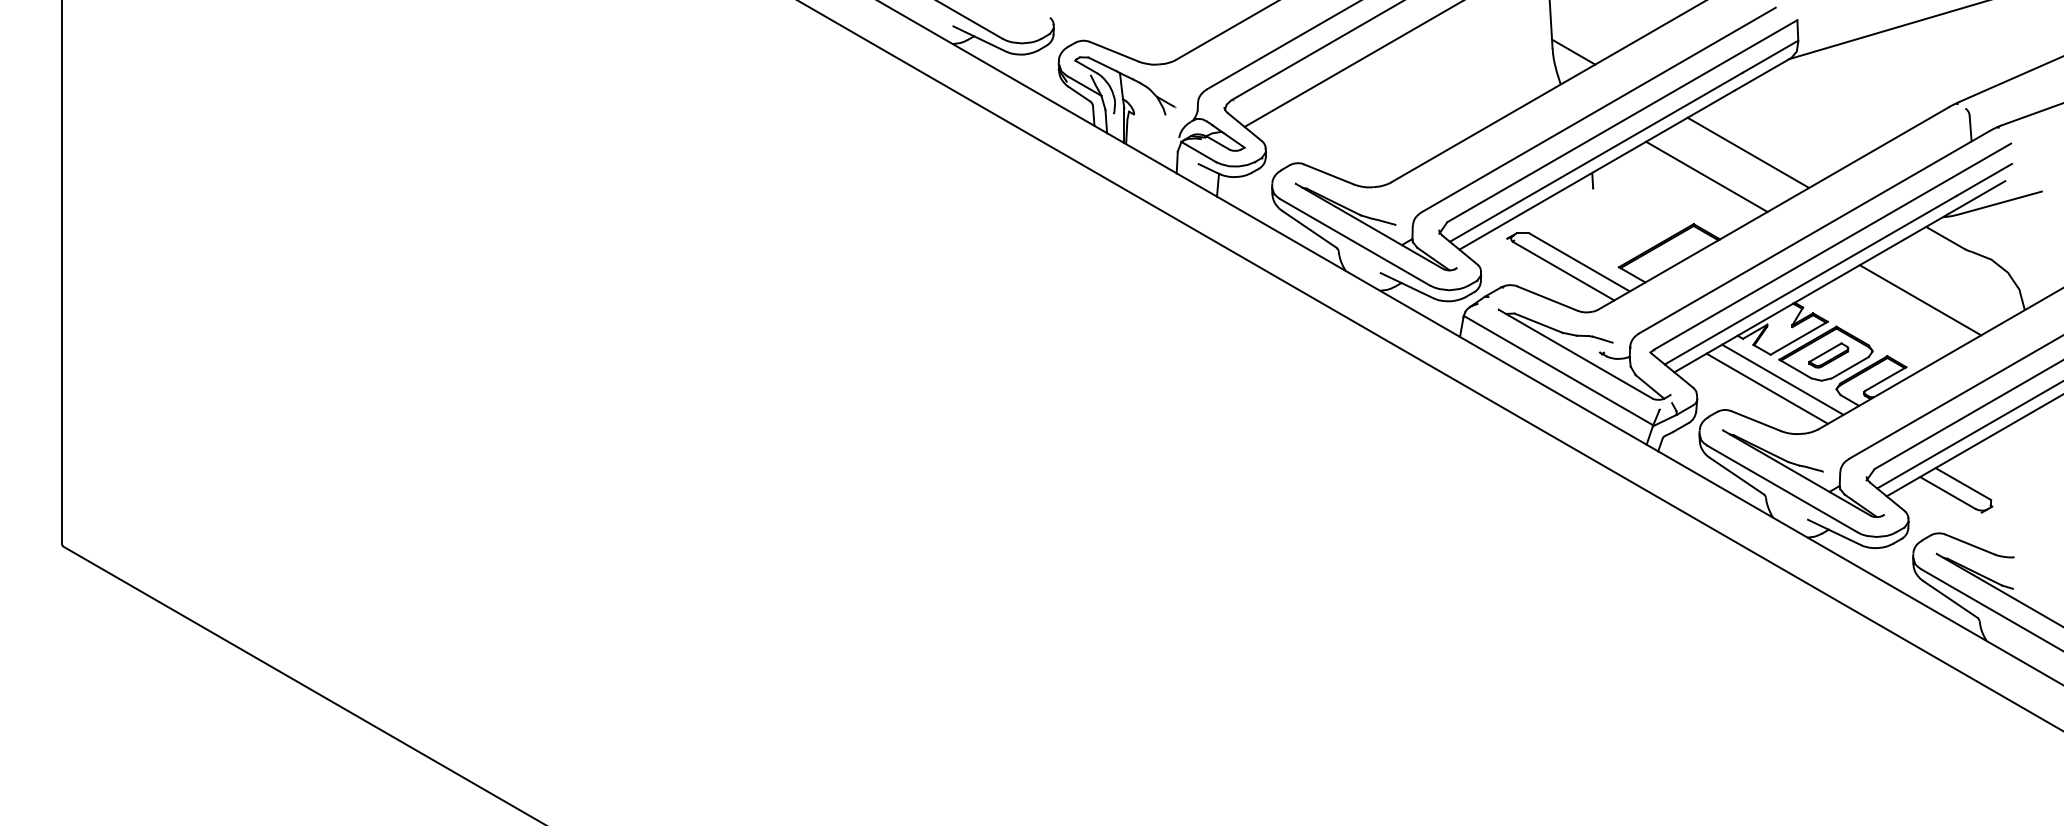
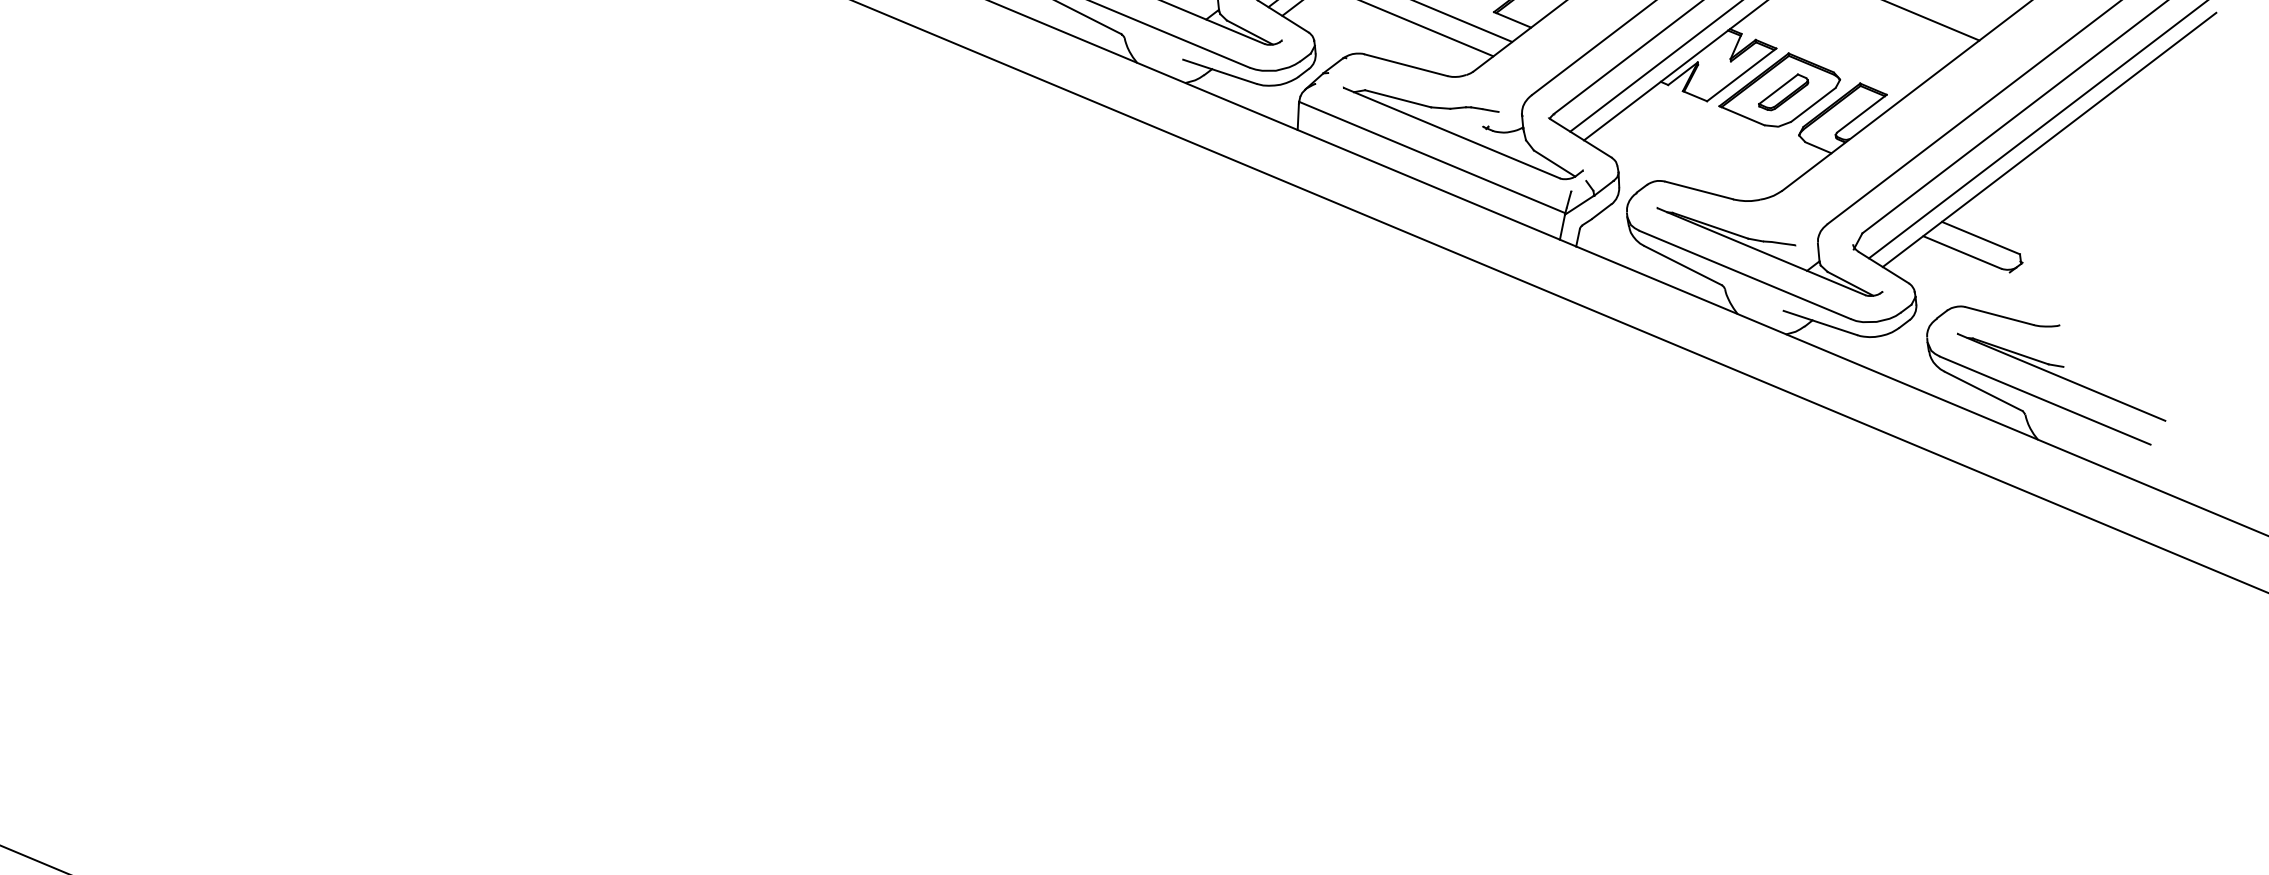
line: (1782, 379) -> (1726, 131), removed
line: (1766, 388) -> (1707, 146), removed

